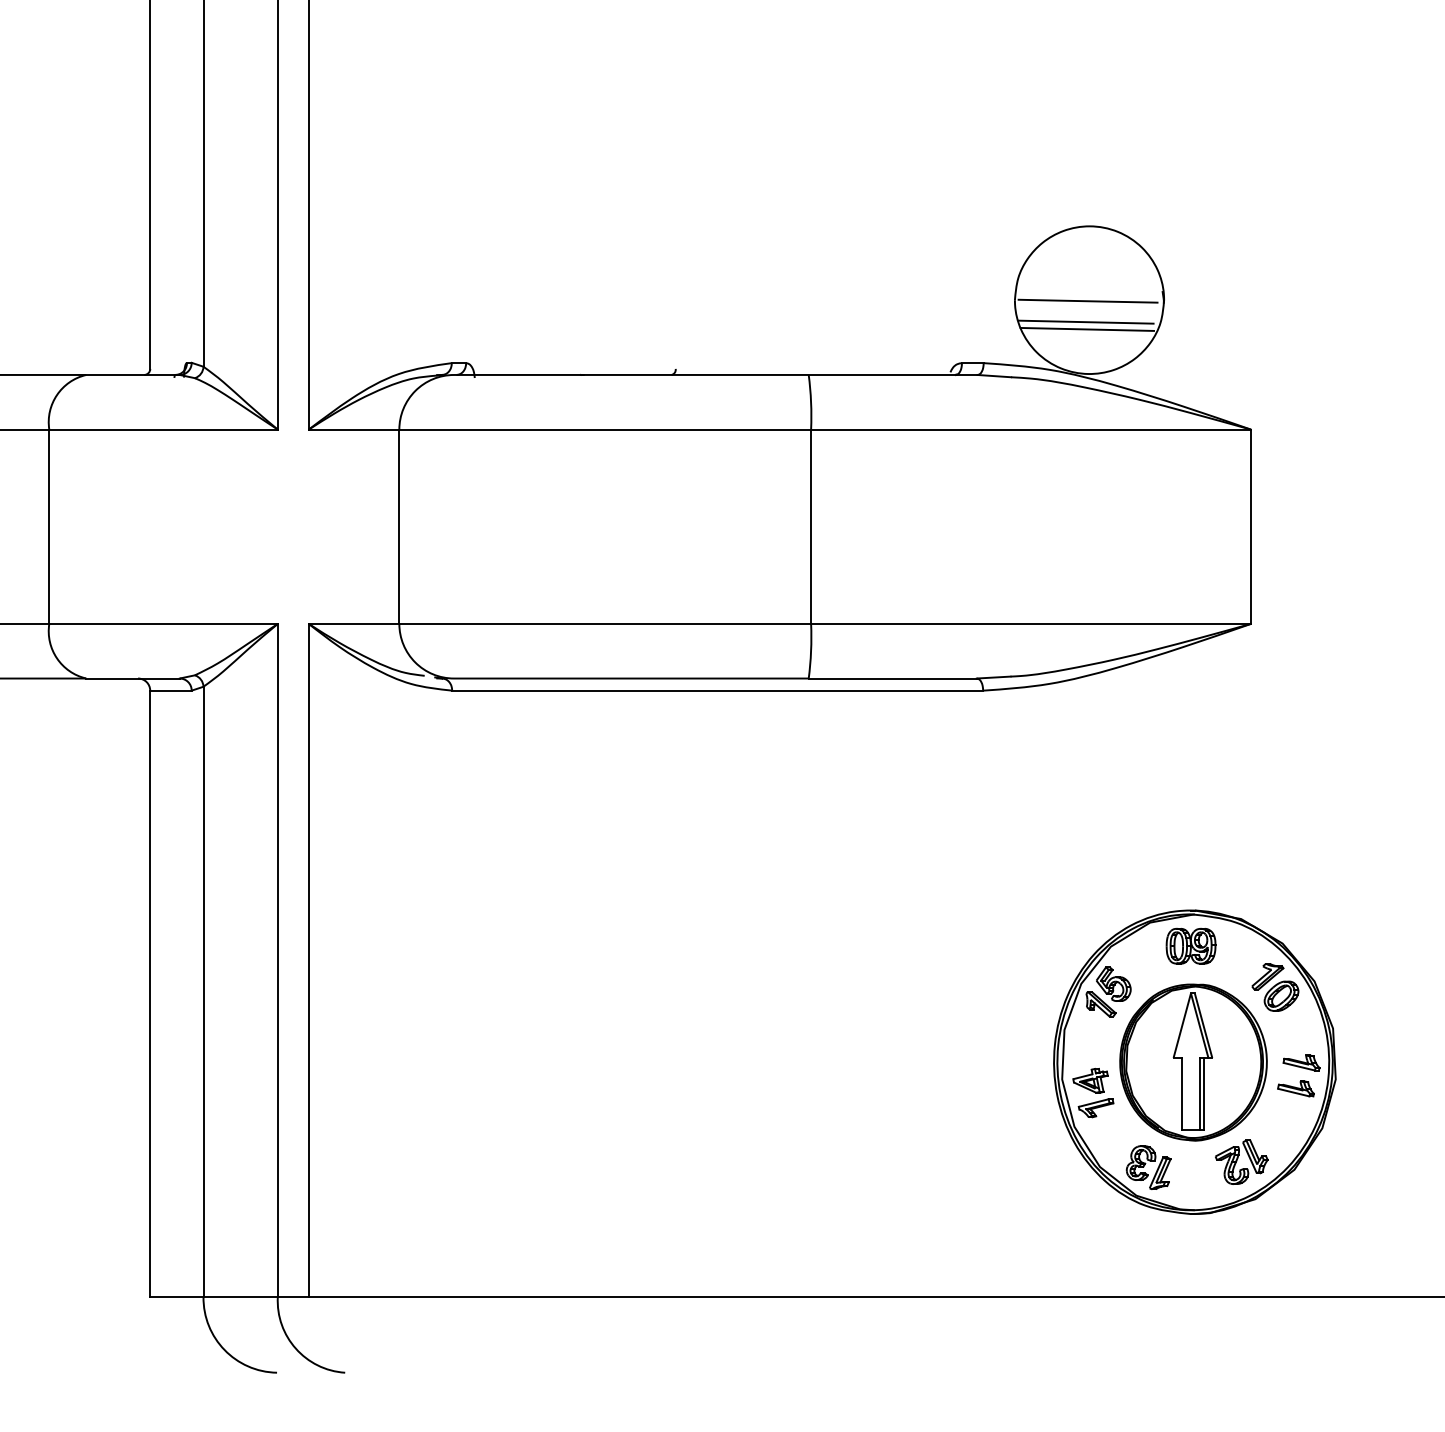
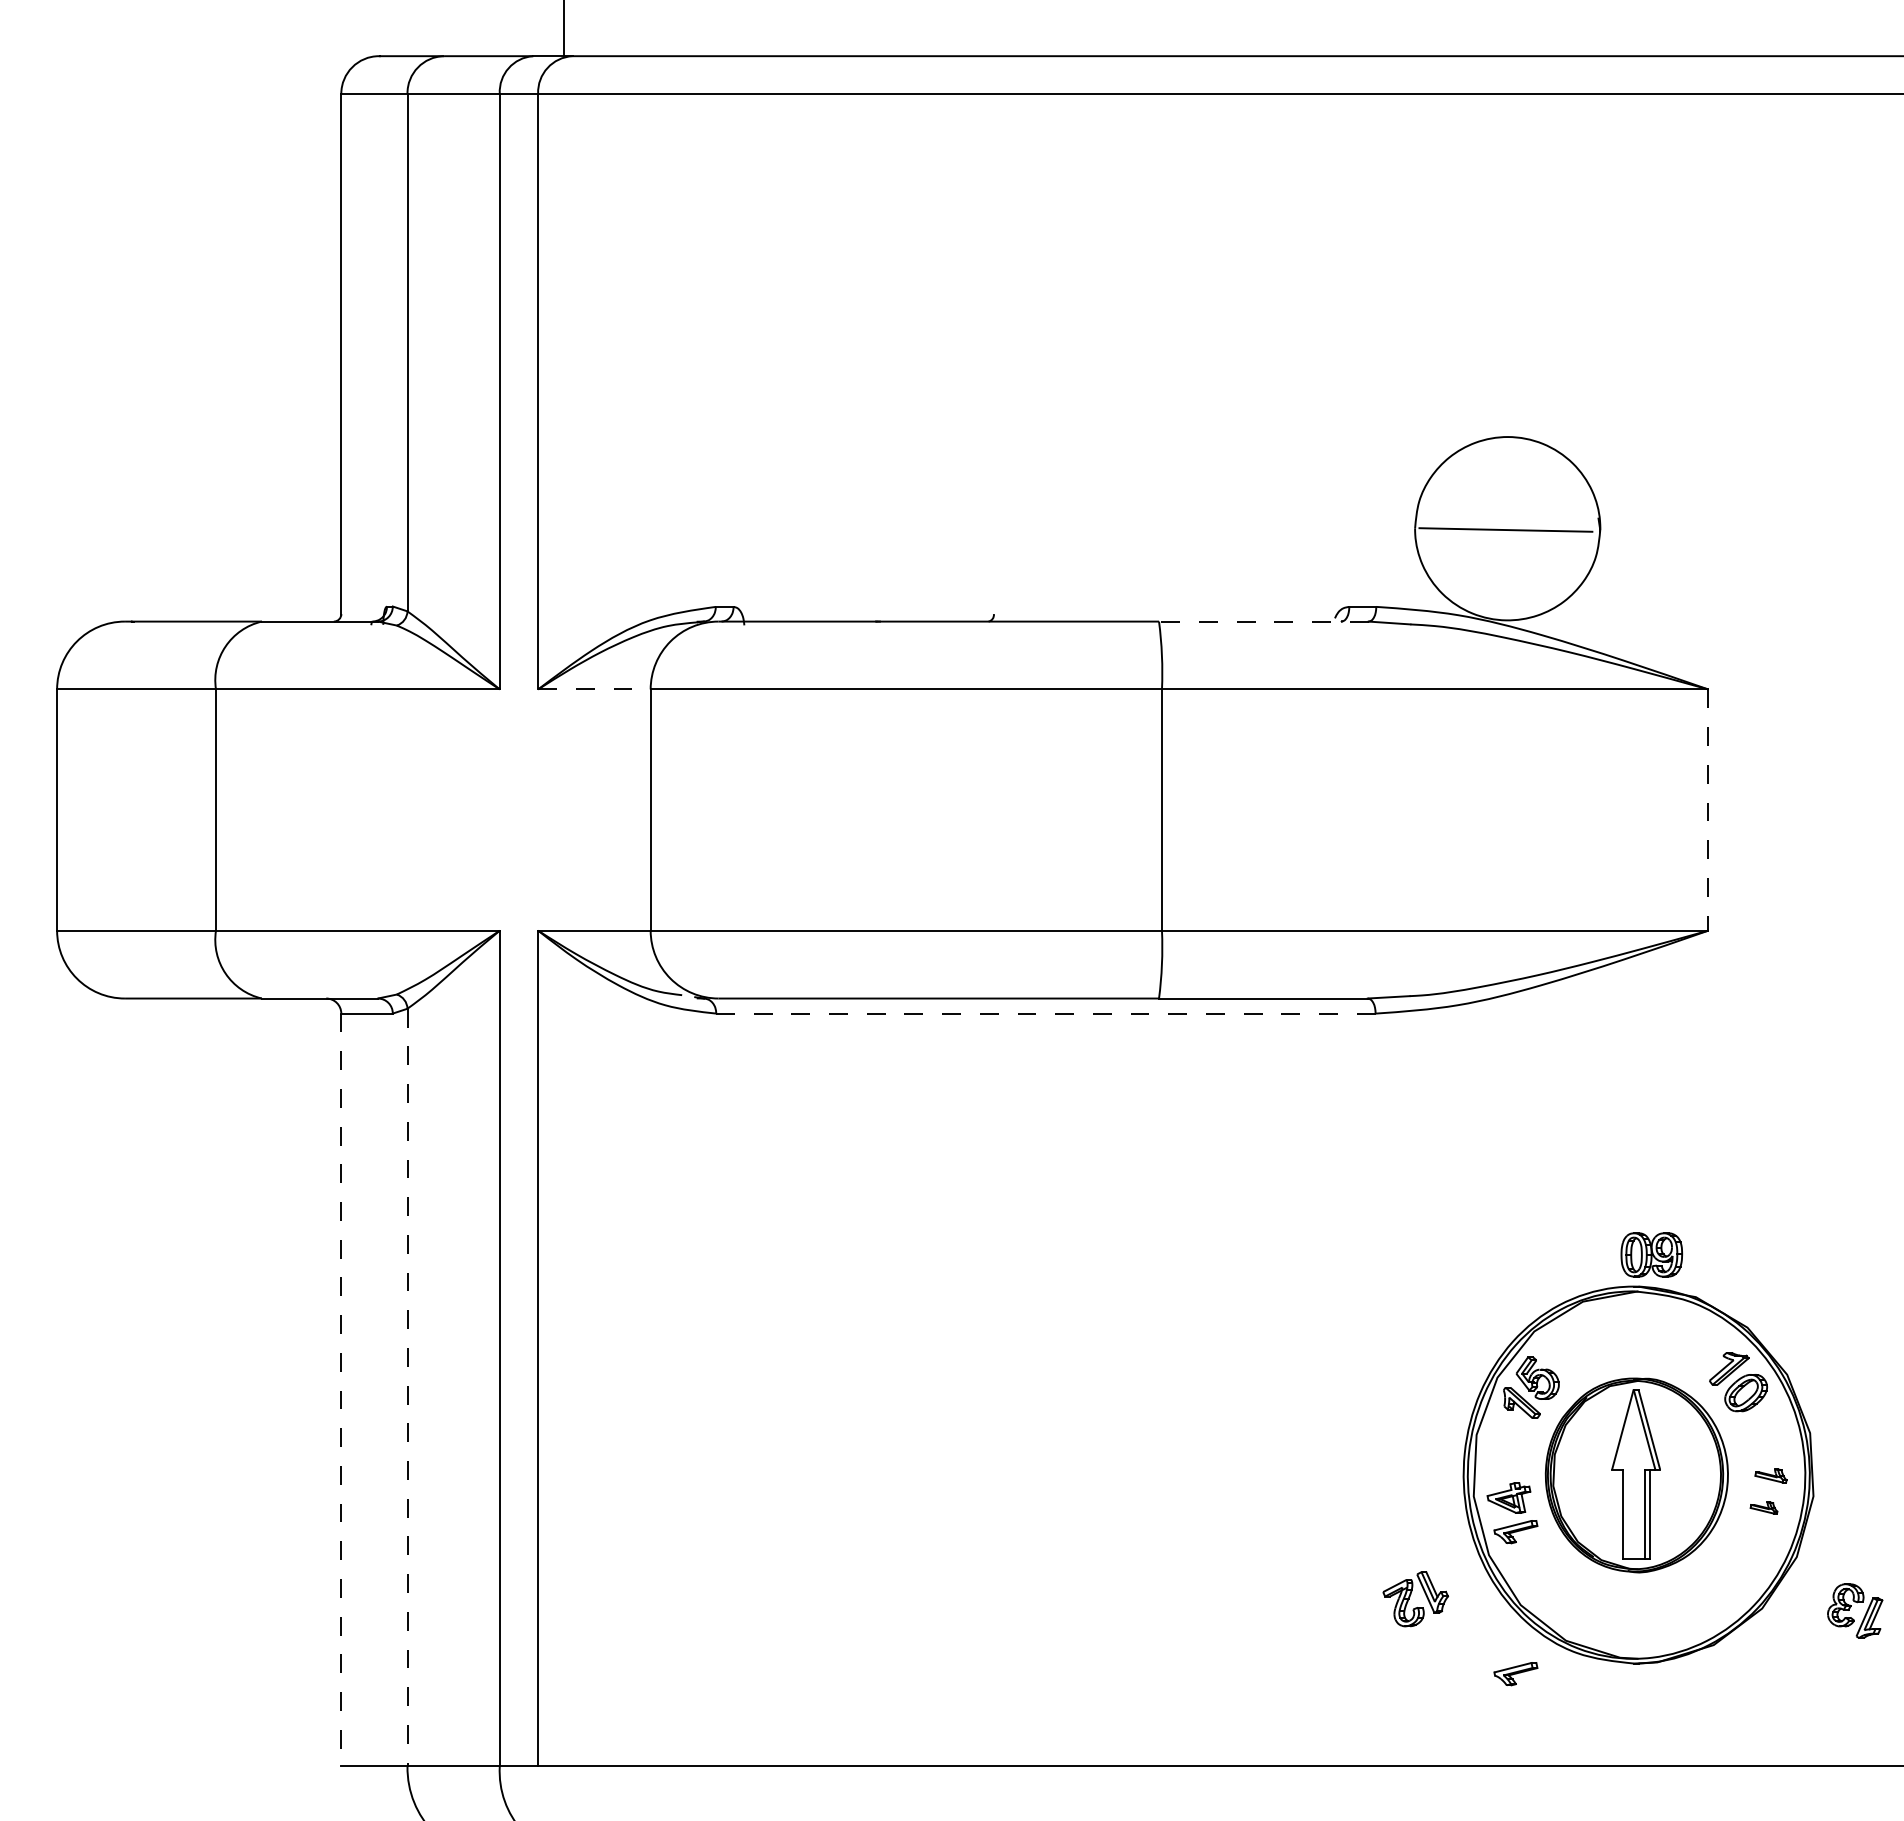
line: (1086, 321) -> (1503, 555), removed
line: (1086, 329) -> (1504, 564), removed
line: (892, 374) -> (1263, 621), solid -> dashed
line: (354, 429) -> (594, 689), solid -> dashed
line: (1251, 527) -> (1708, 810), solid -> dashed
line: (717, 690) -> (1045, 1013), solid -> dashed
part: (1190, 945) -> (1651, 1254), moved
line: (203, 991) -> (407, 1387), solid -> dashed
line: (150, 994) -> (341, 1390), solid -> dashed
part: (1301, 1062) -> (1770, 1475), size x0.7
part: (1295, 1088) -> (1763, 1507), size x0.6
part: (1241, 1162) -> (1415, 1599), moved
part: (1148, 1167) -> (1855, 1610), moved
part: (1095, 1222) -> (1515, 1674), added

